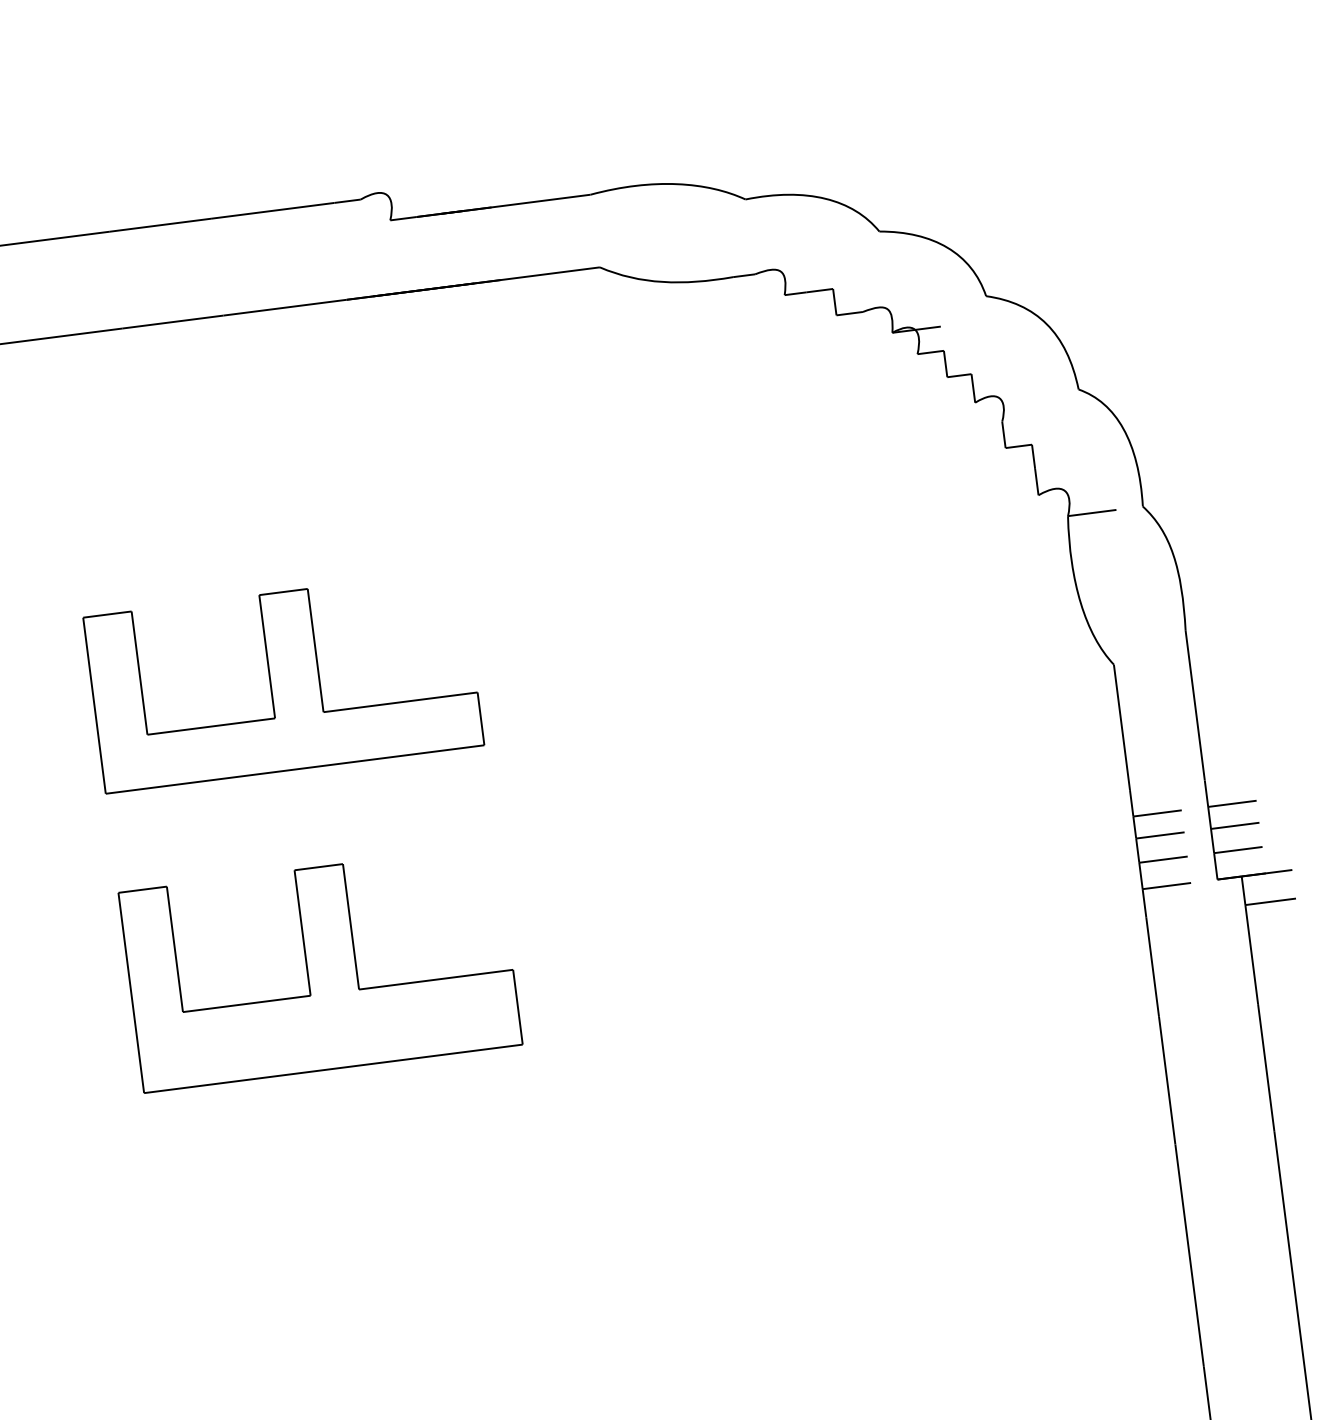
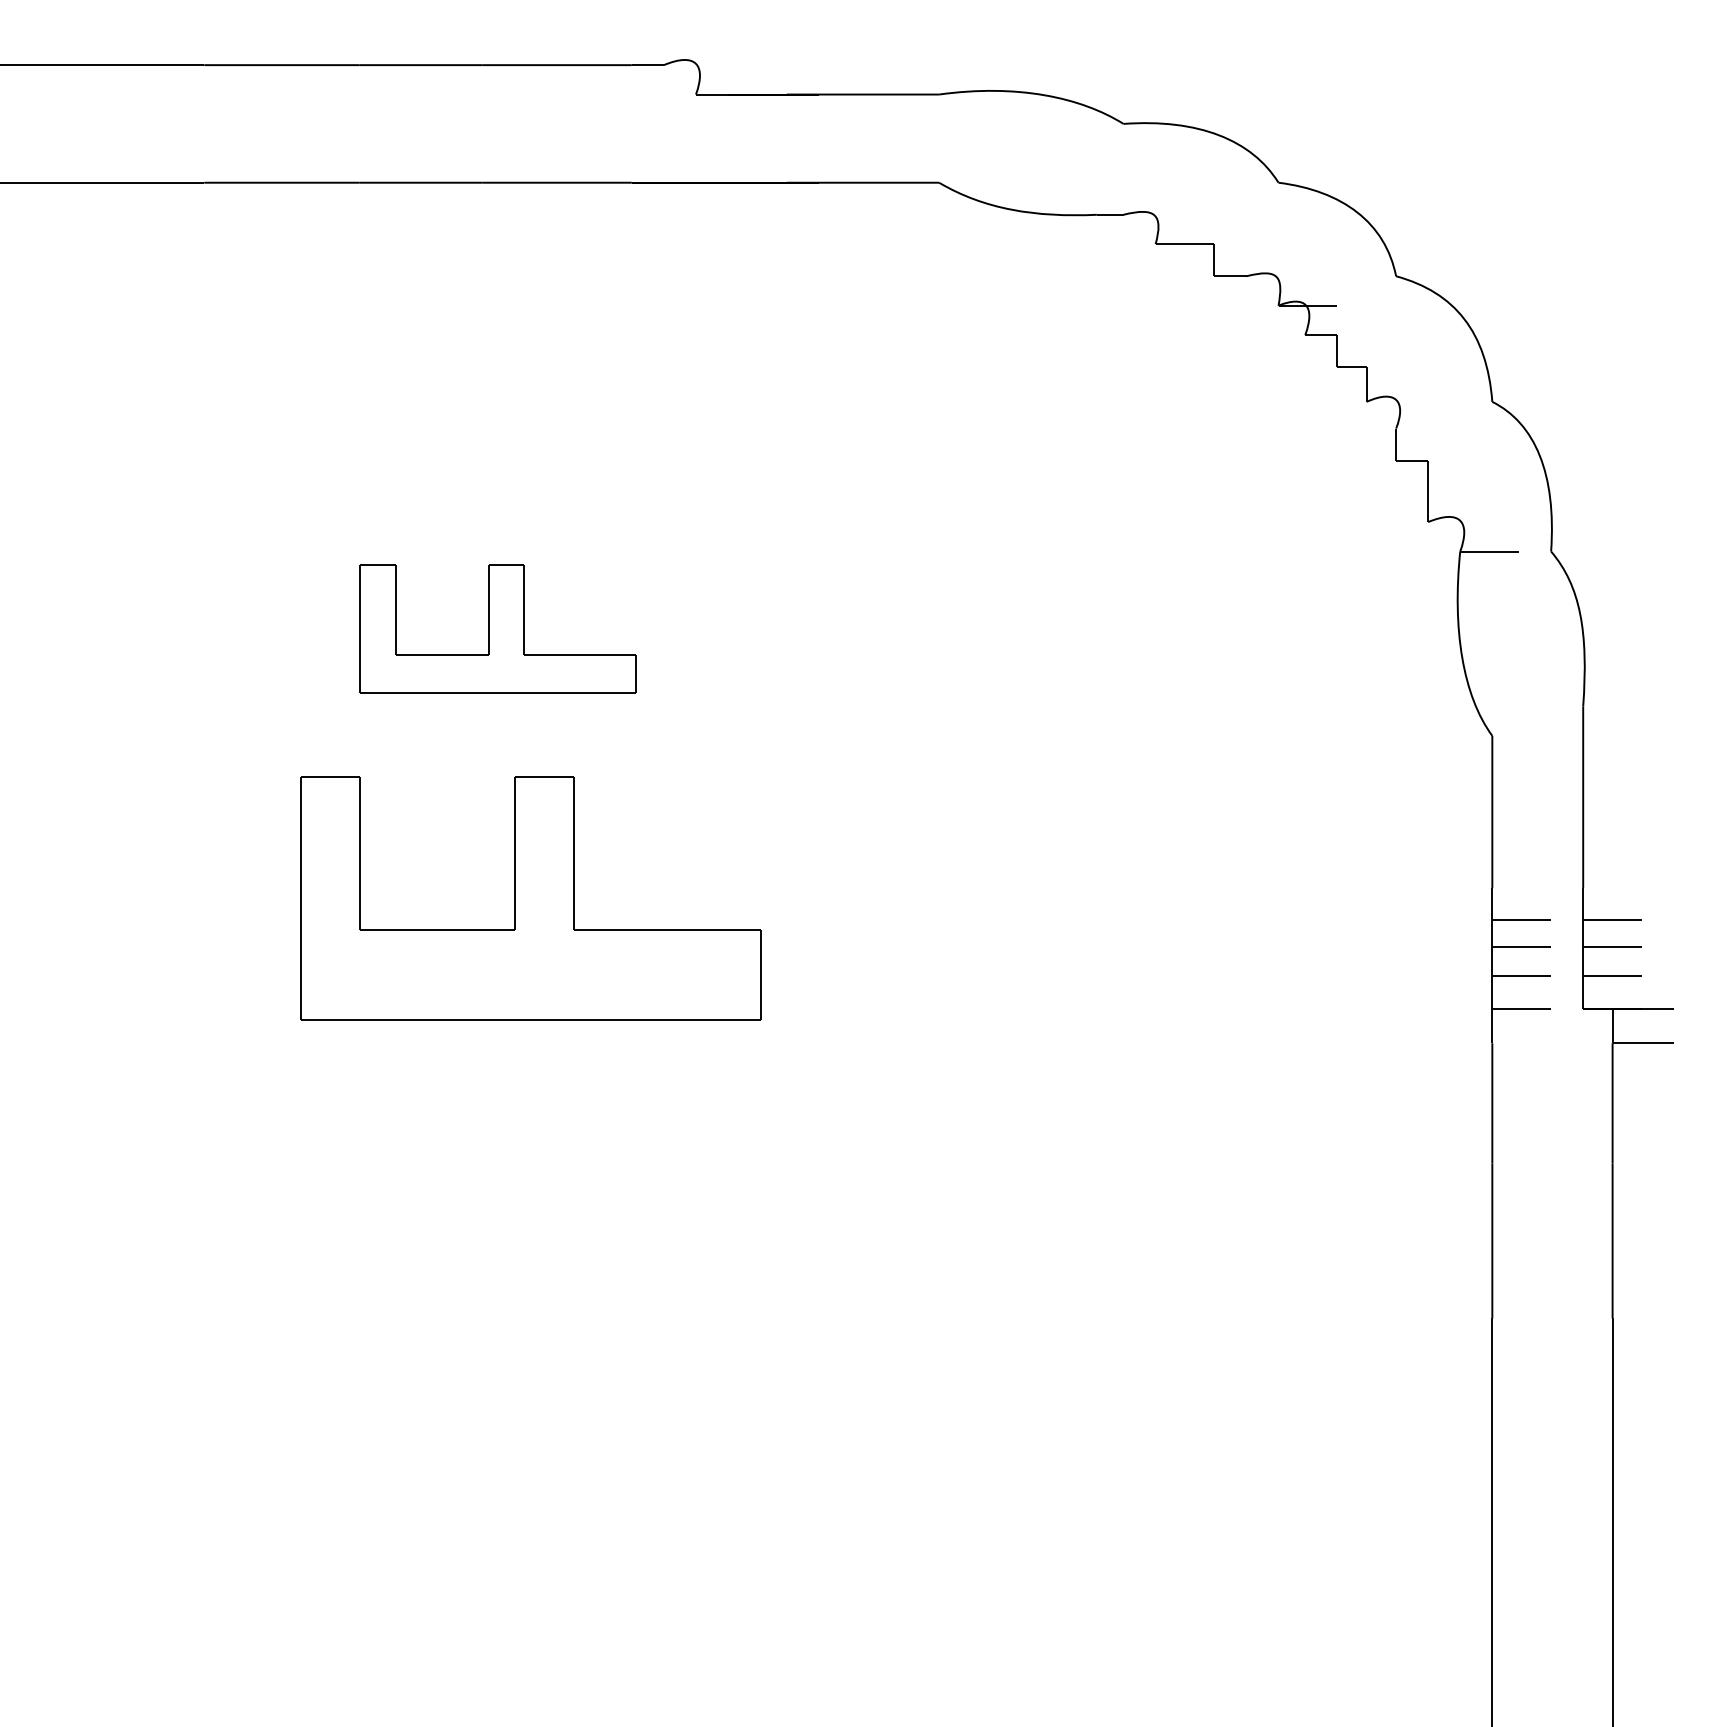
part: (283, 681) -> (497, 628), size x0.6
part: (319, 968) -> (530, 898), moved

